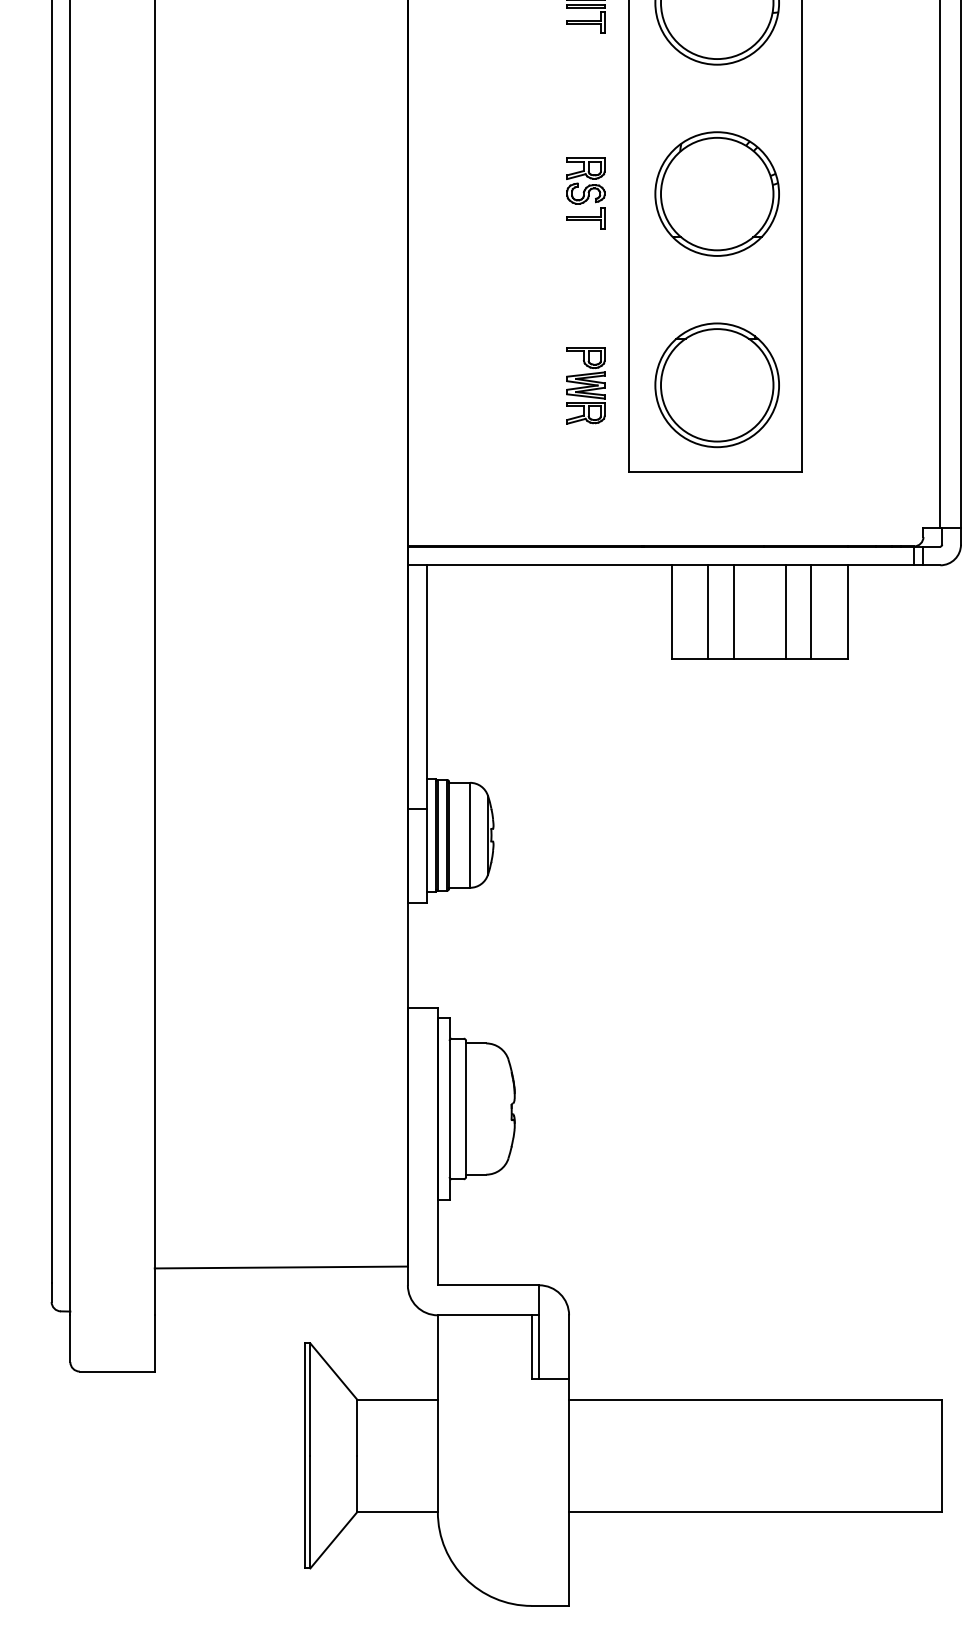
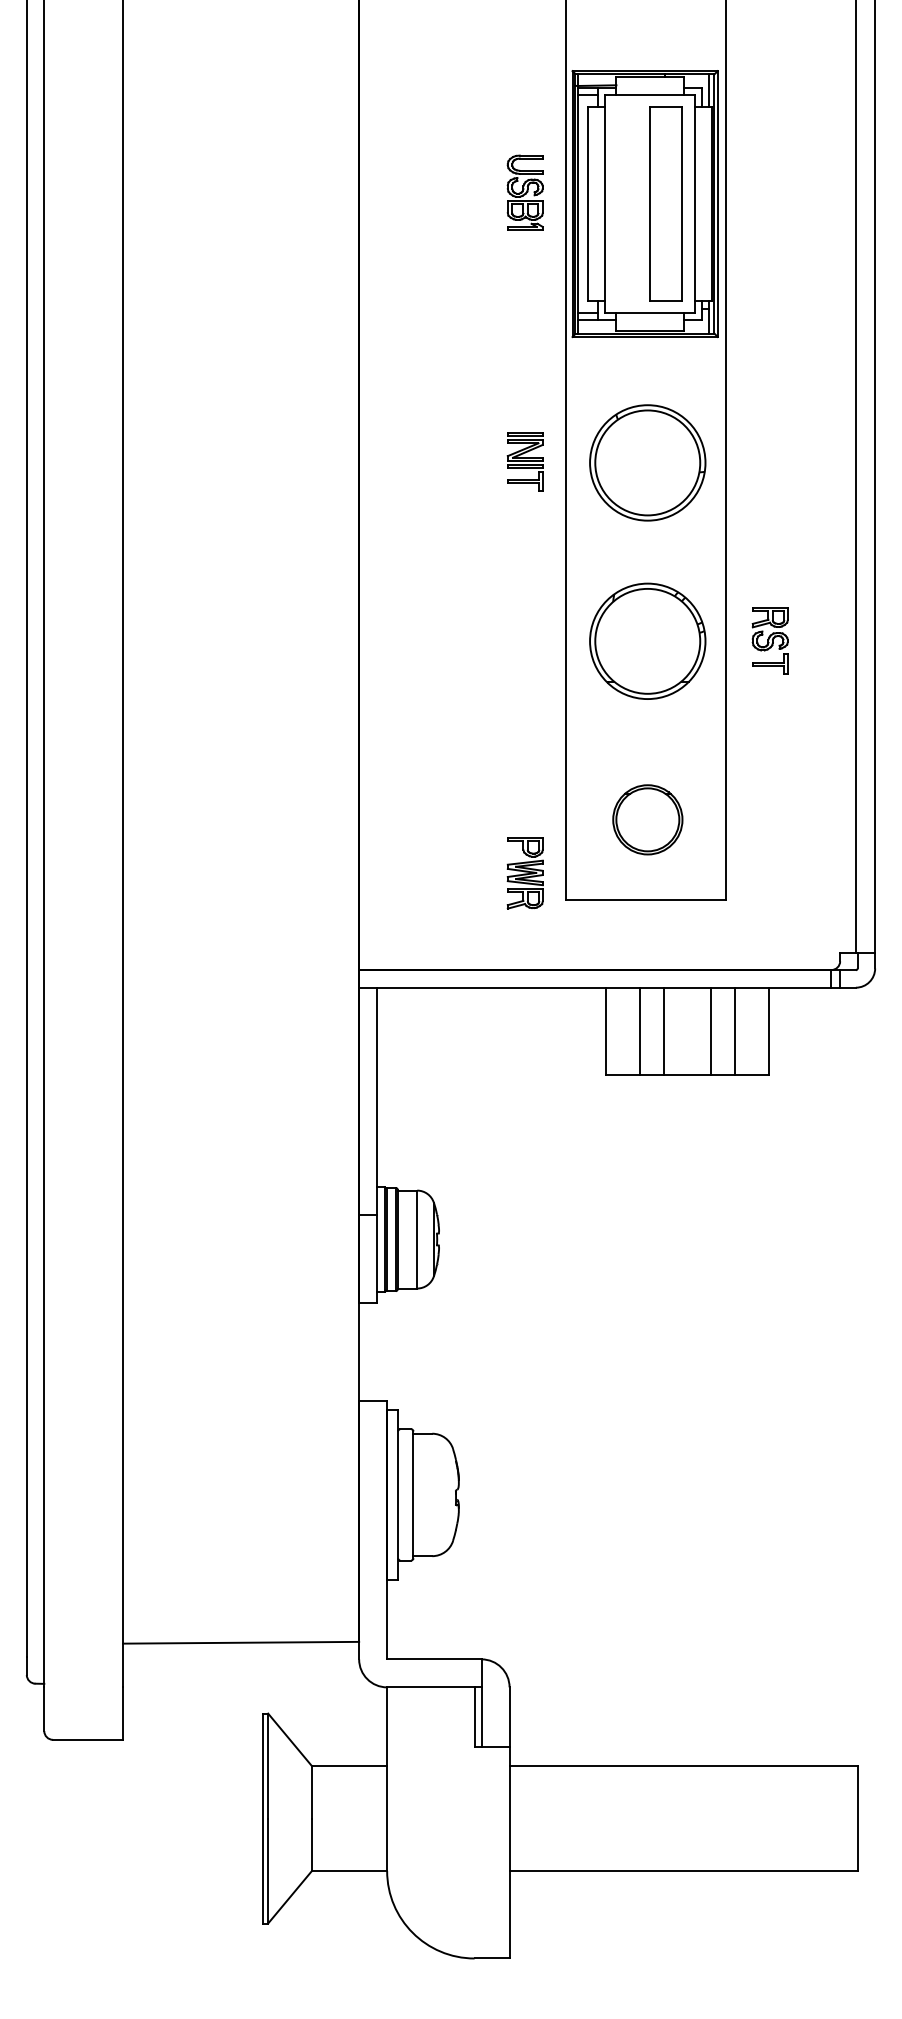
part: (585, 193) -> (769, 640), moved
part: (716, 385) -> (647, 819), size x0.6
part: (585, 386) -> (524, 873), moved

